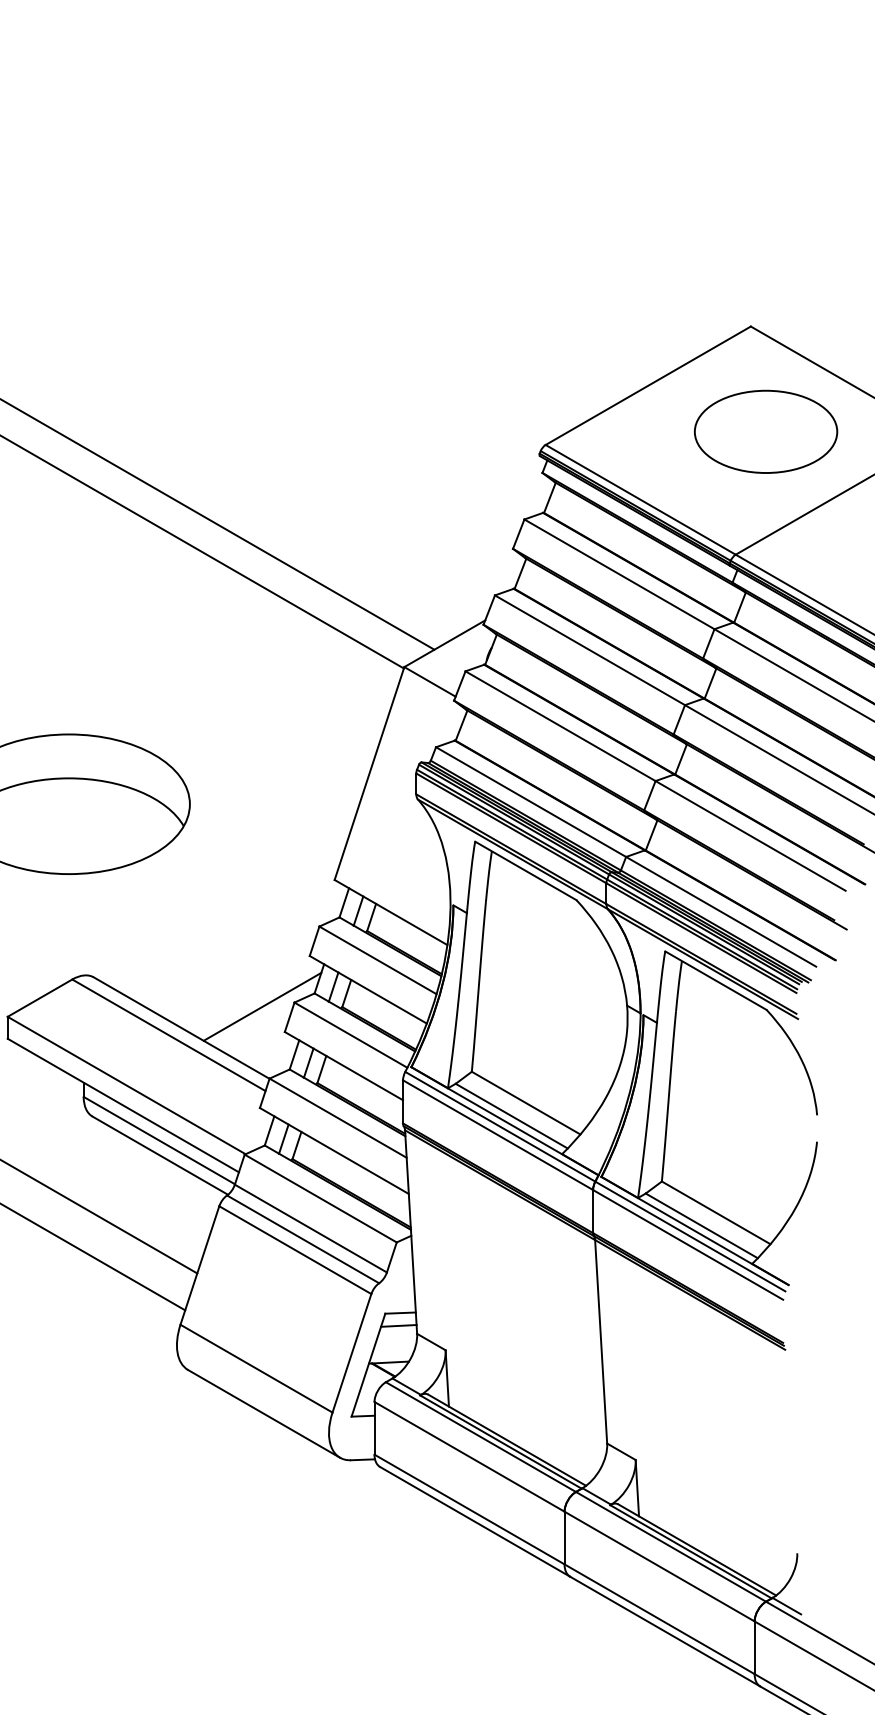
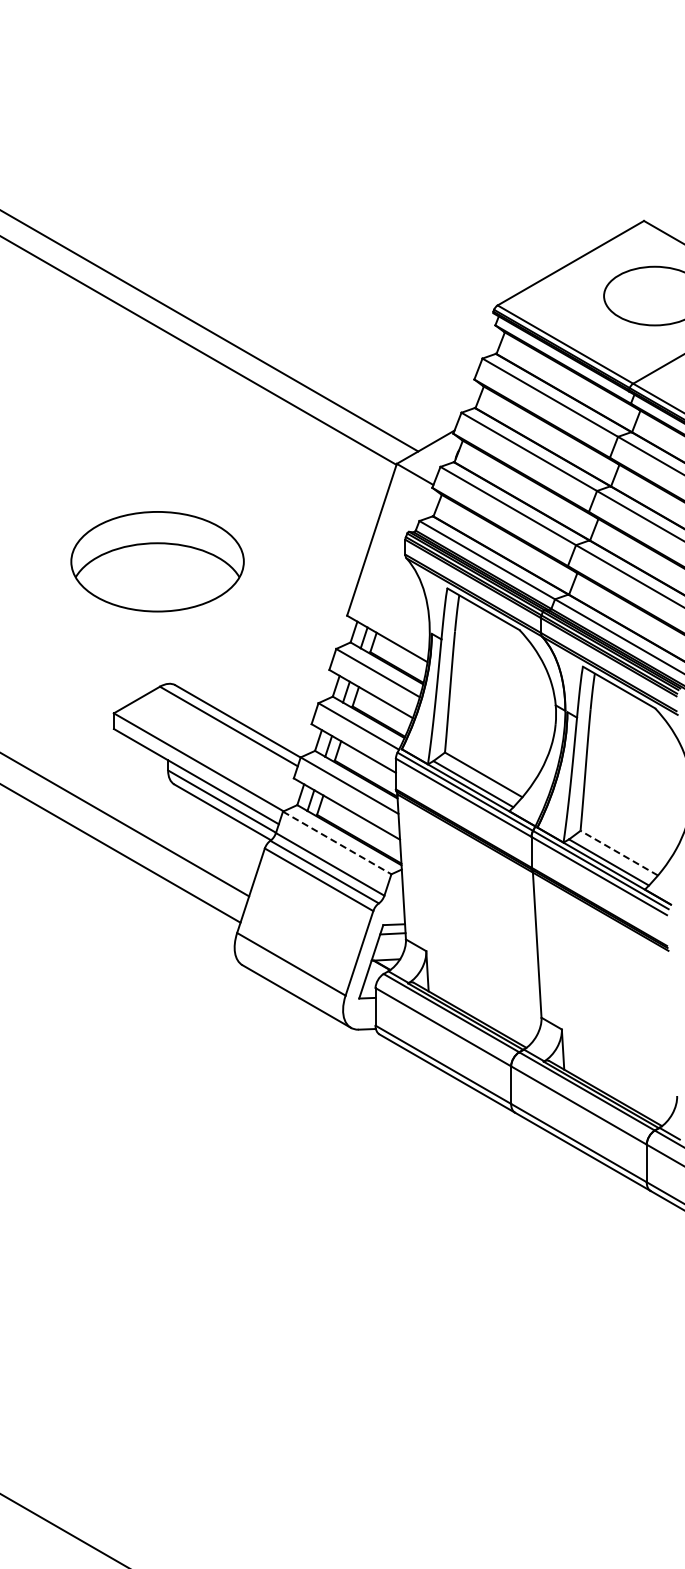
line: (262, 1007) -> (295, 706), removed
line: (321, 1197) -> (337, 842), solid -> dashed
line: (716, 1213) -> (619, 853), solid -> dashed

